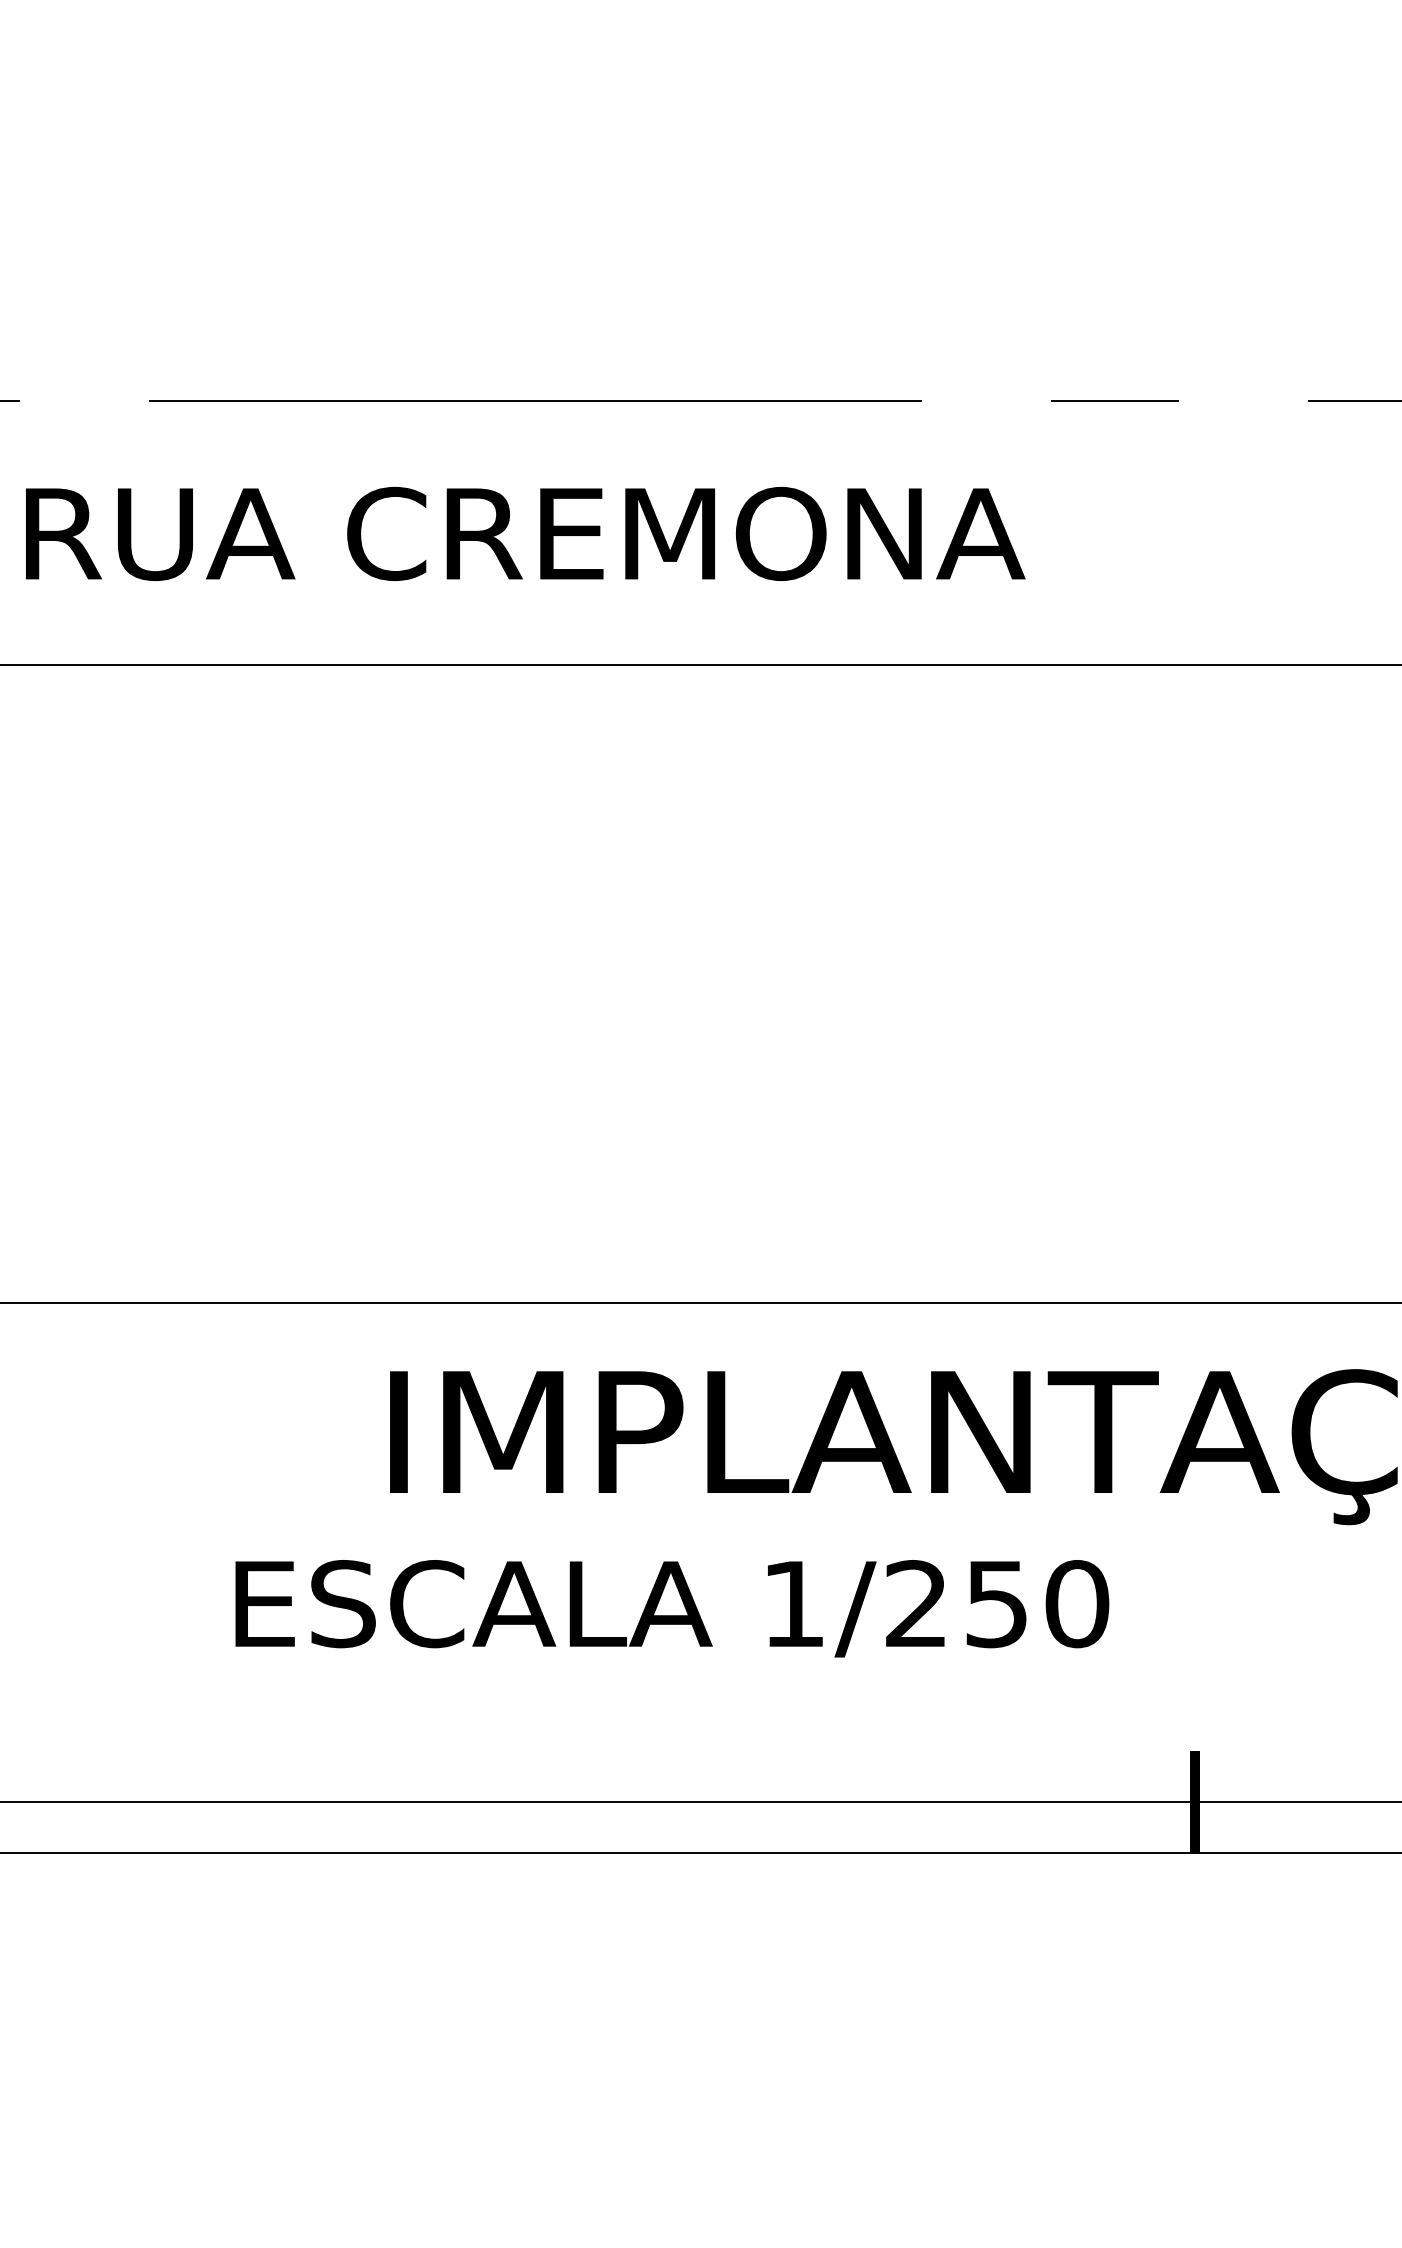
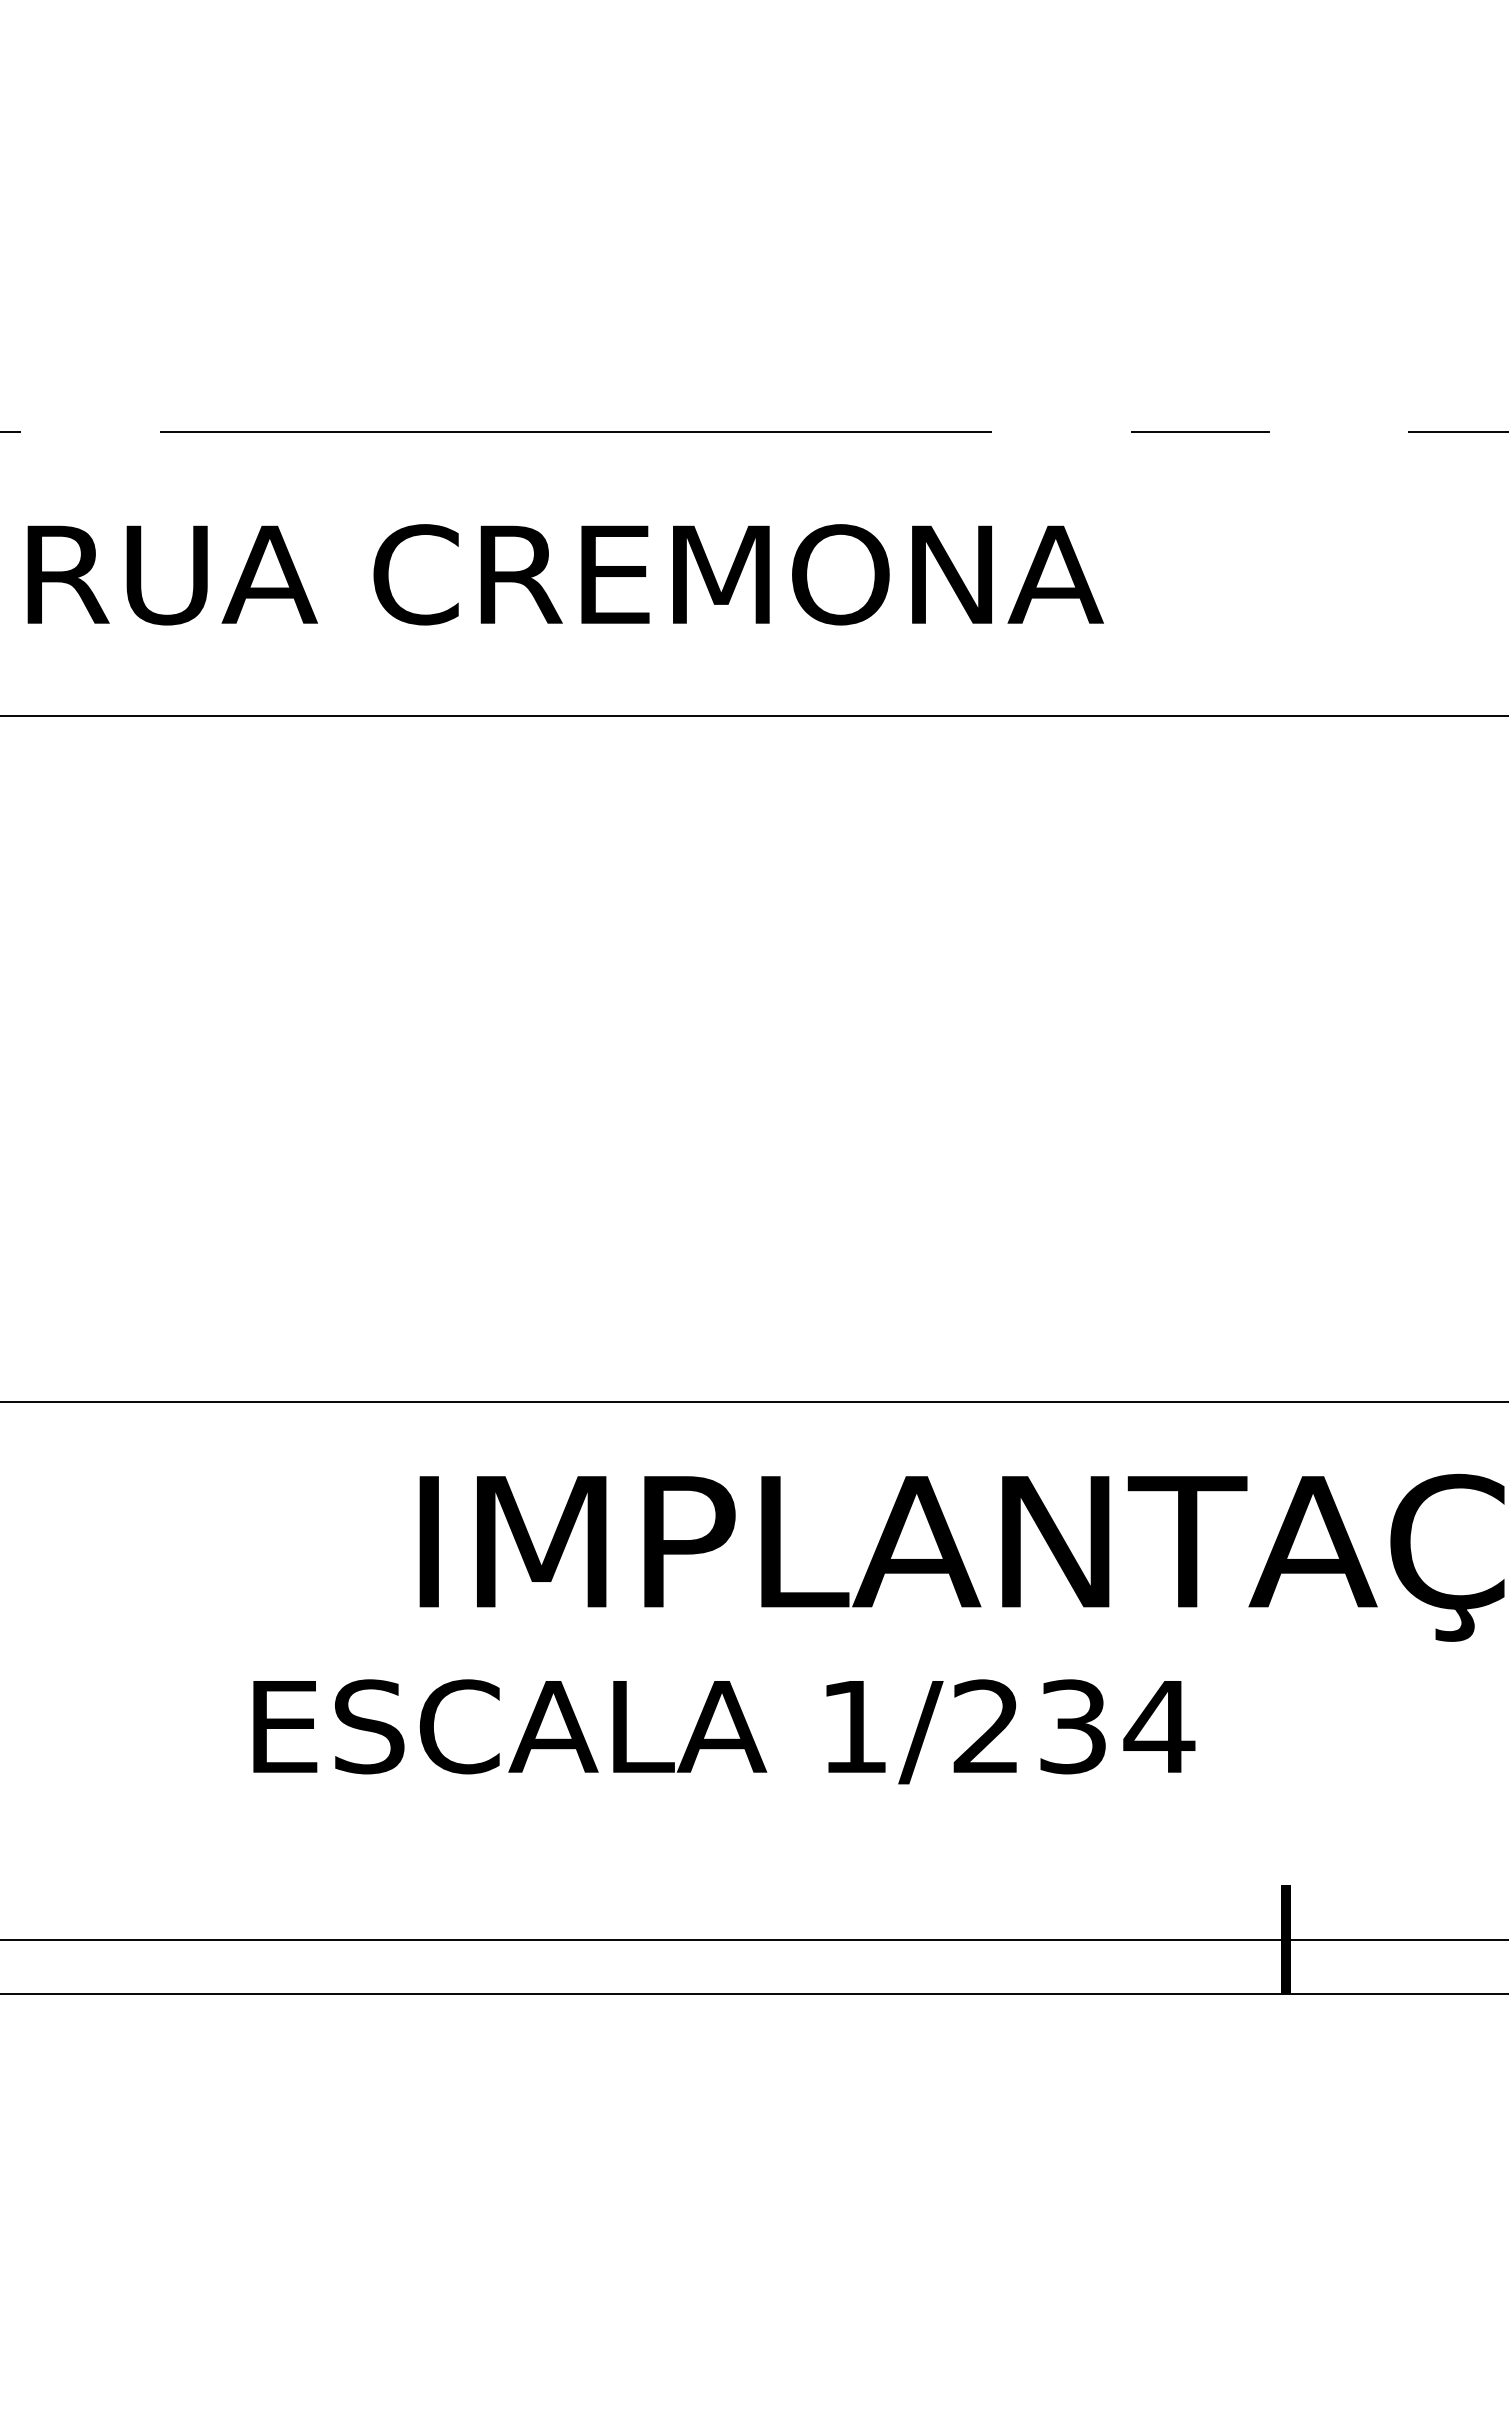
text: (1038, 1603) -> (1117, 1726), 1/250 -> 1/234

